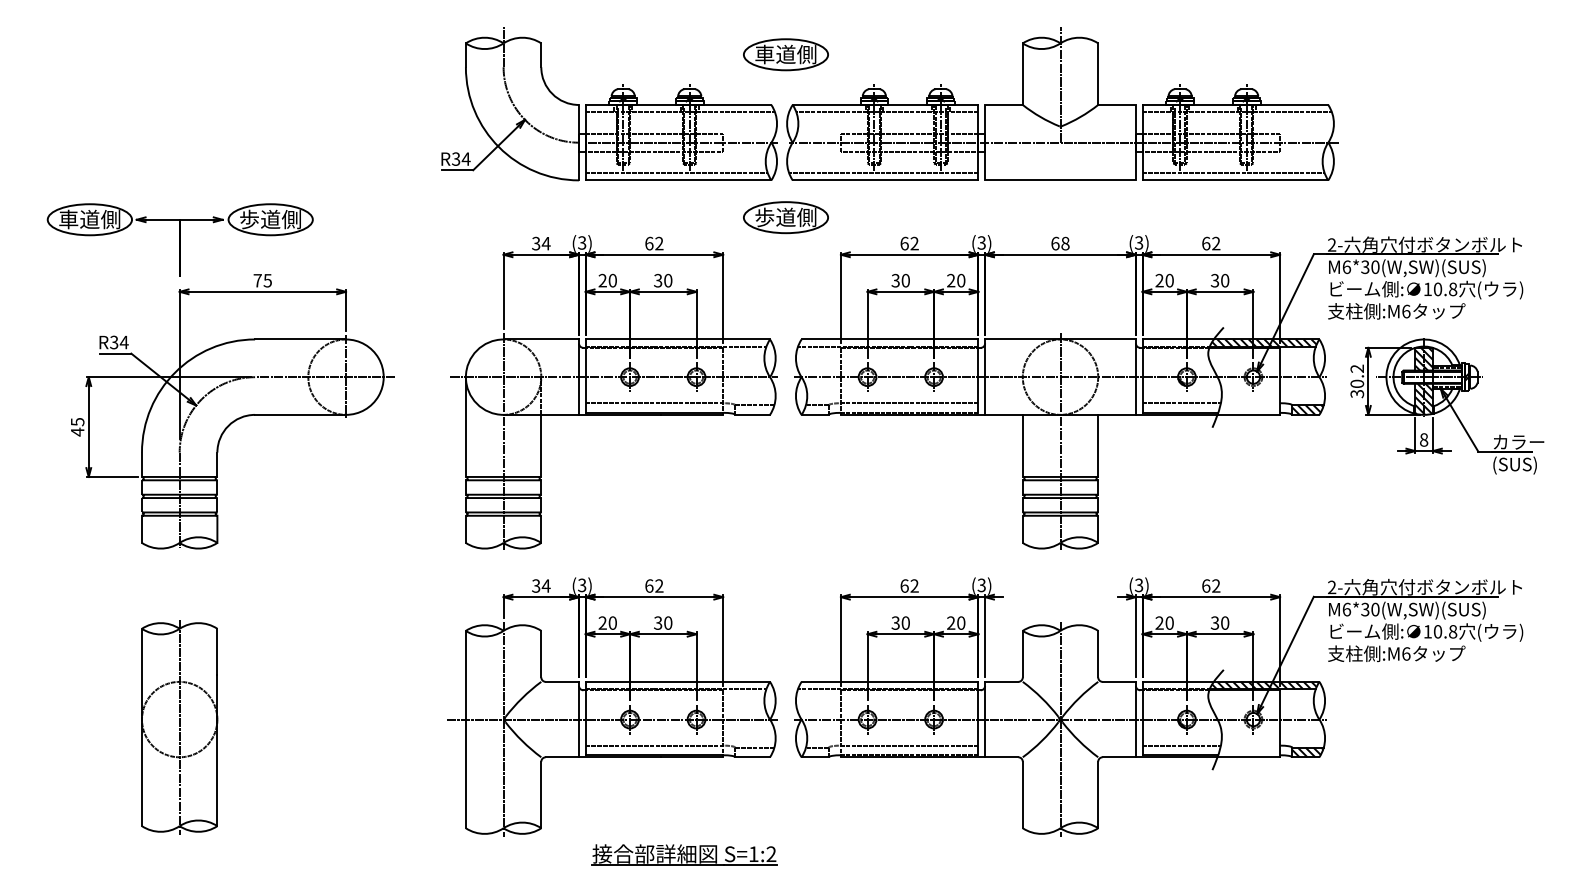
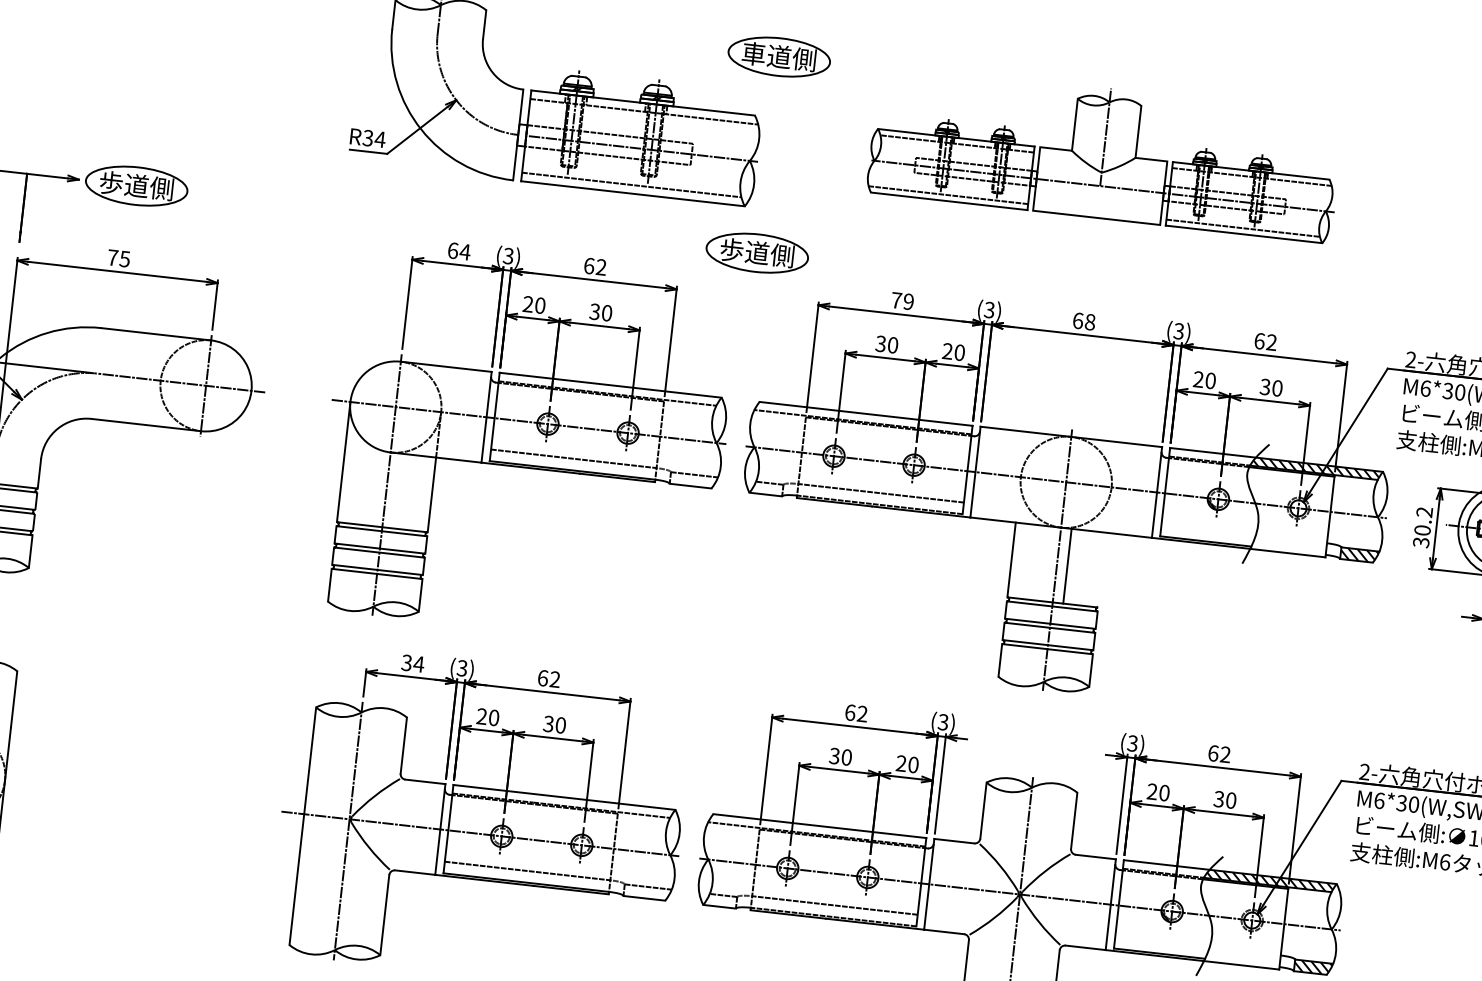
part: (1062, 103) -> (1105, 153), size x0.7
text: (536, 243) -> (453, 250), 34 -> 64
text: (909, 243) -> (902, 300), 62 -> 79
line: (1181, 403) -> (1208, 530), removed
line: (1098, 445) -> (1067, 565), moved
line: (1181, 745) -> (1162, 942), removed

